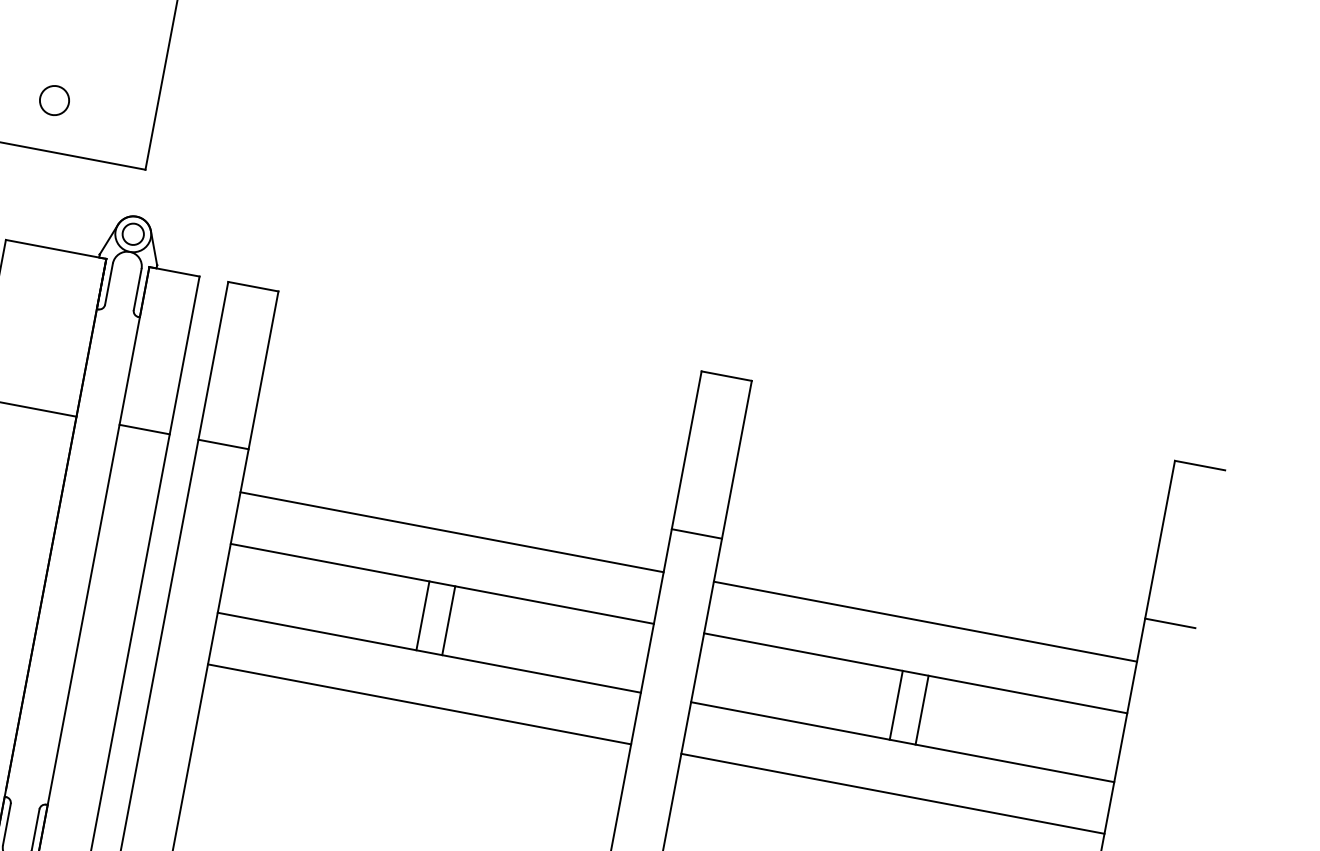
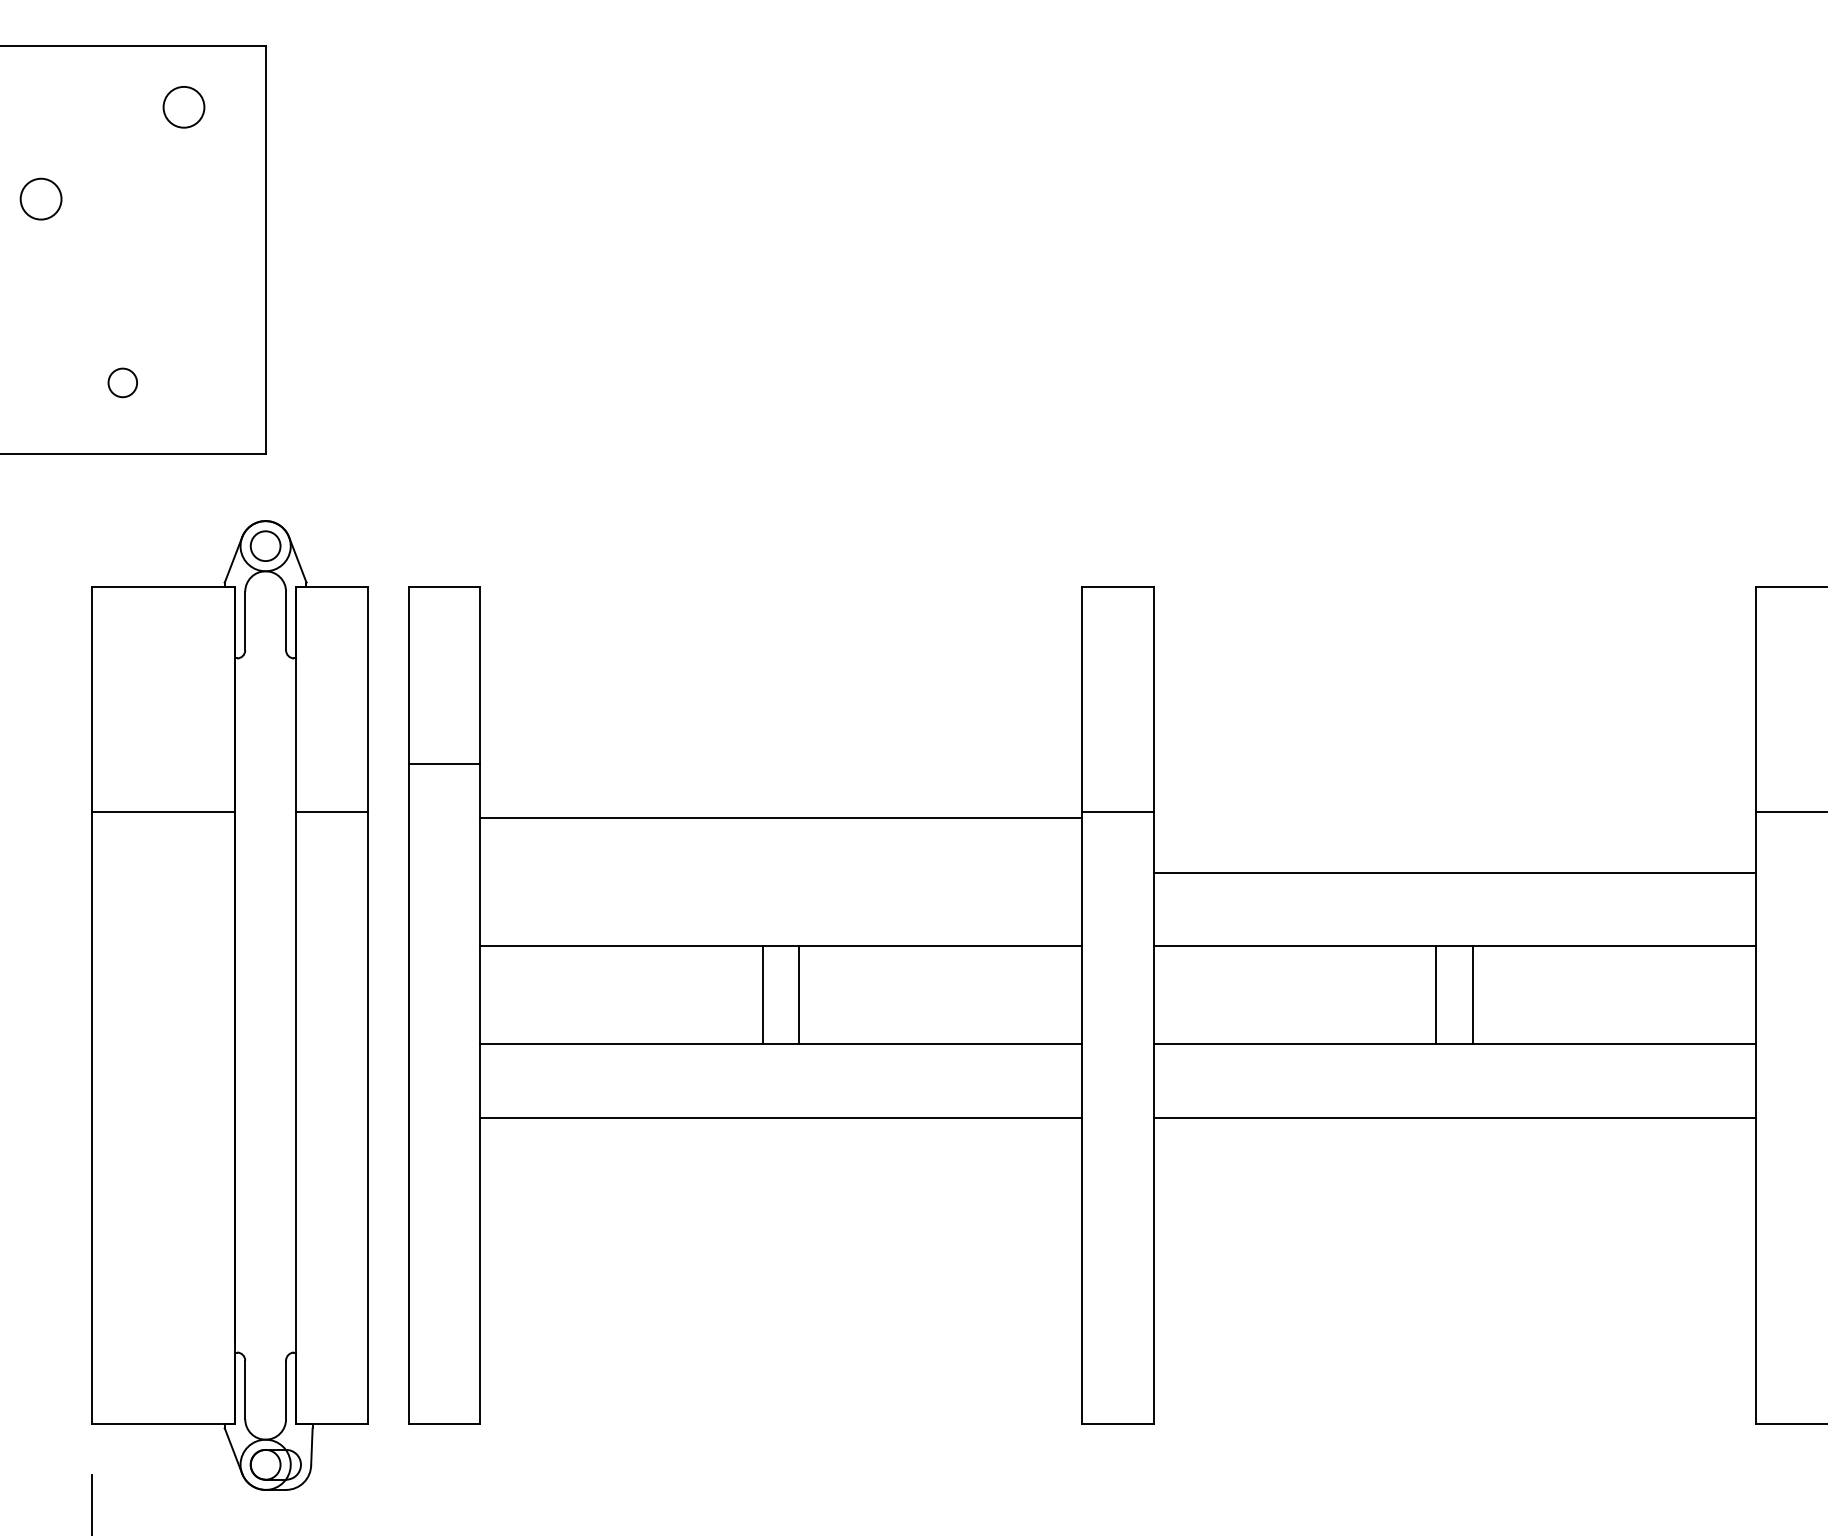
circle: (54, 100) -> (122, 382), size x0.7
line: (223, 444) -> (444, 763), moved
line: (452, 532) -> (781, 817), moved

